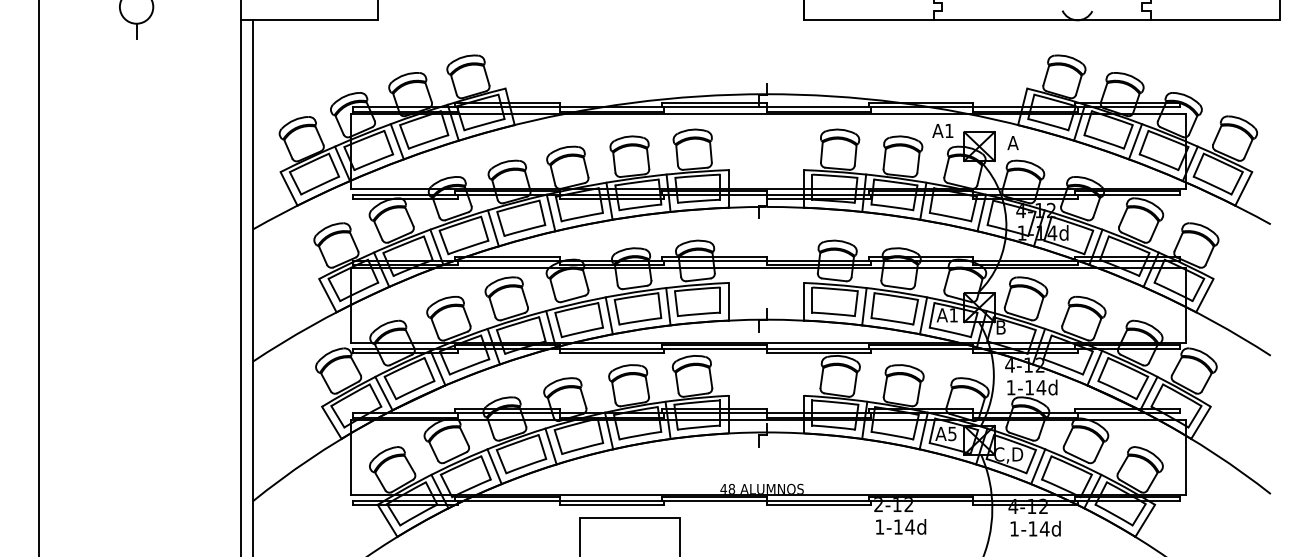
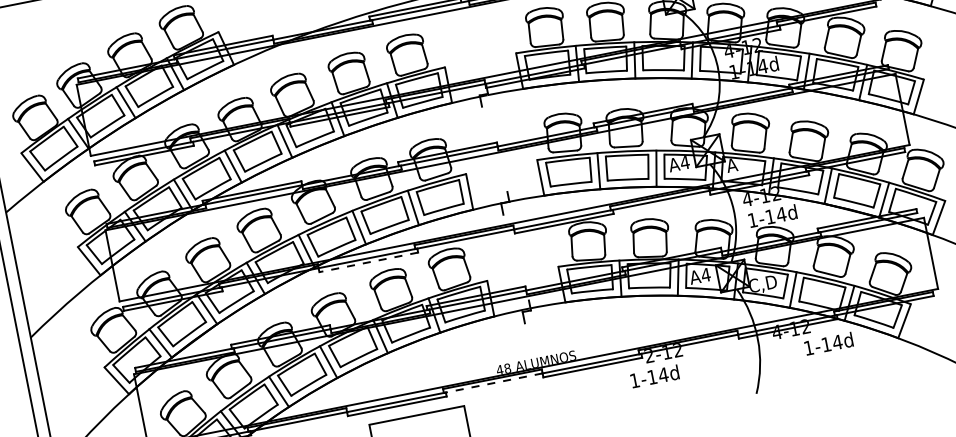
text: (953, 315) -> (684, 162), A1 -> A4
text: (1000, 327) -> (731, 165), B -> A
line: (611, 353) -> (368, 262), solid -> dashed
text: (951, 433) -> (704, 274), A5 -> A4
line: (713, 501) -> (492, 383), solid -> dashed
text: (901, 526) -> (655, 376), moved
text: (1035, 528) -> (828, 343), moved

